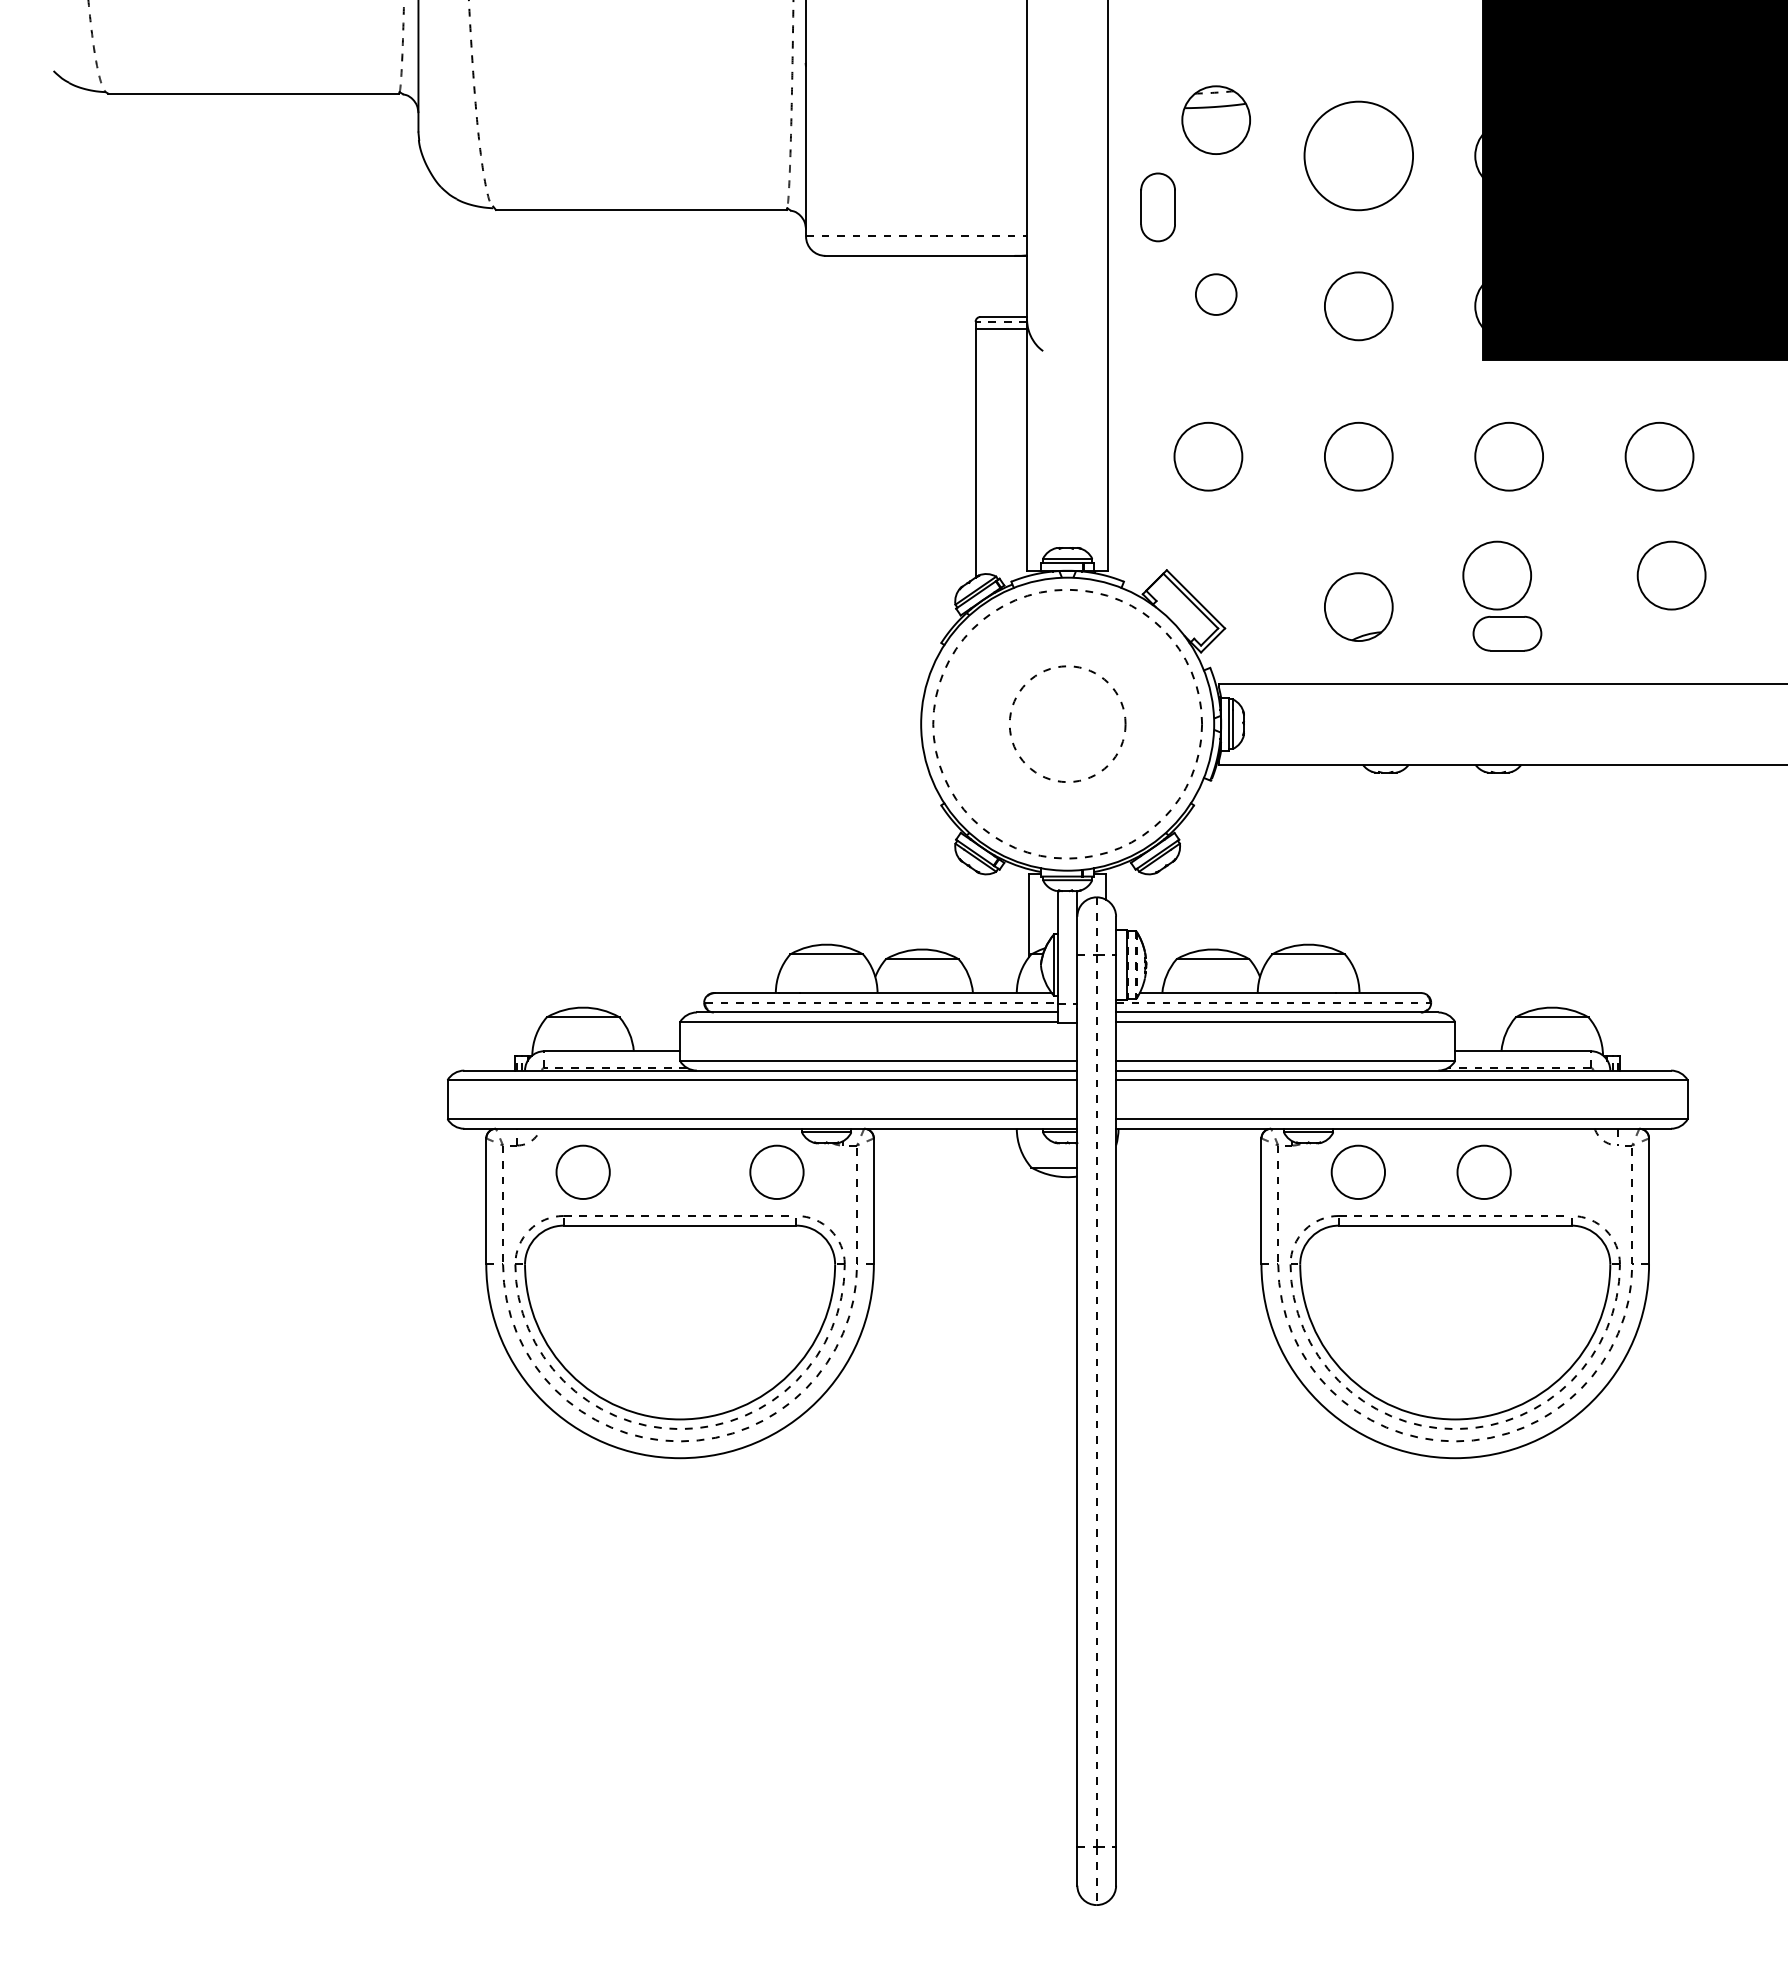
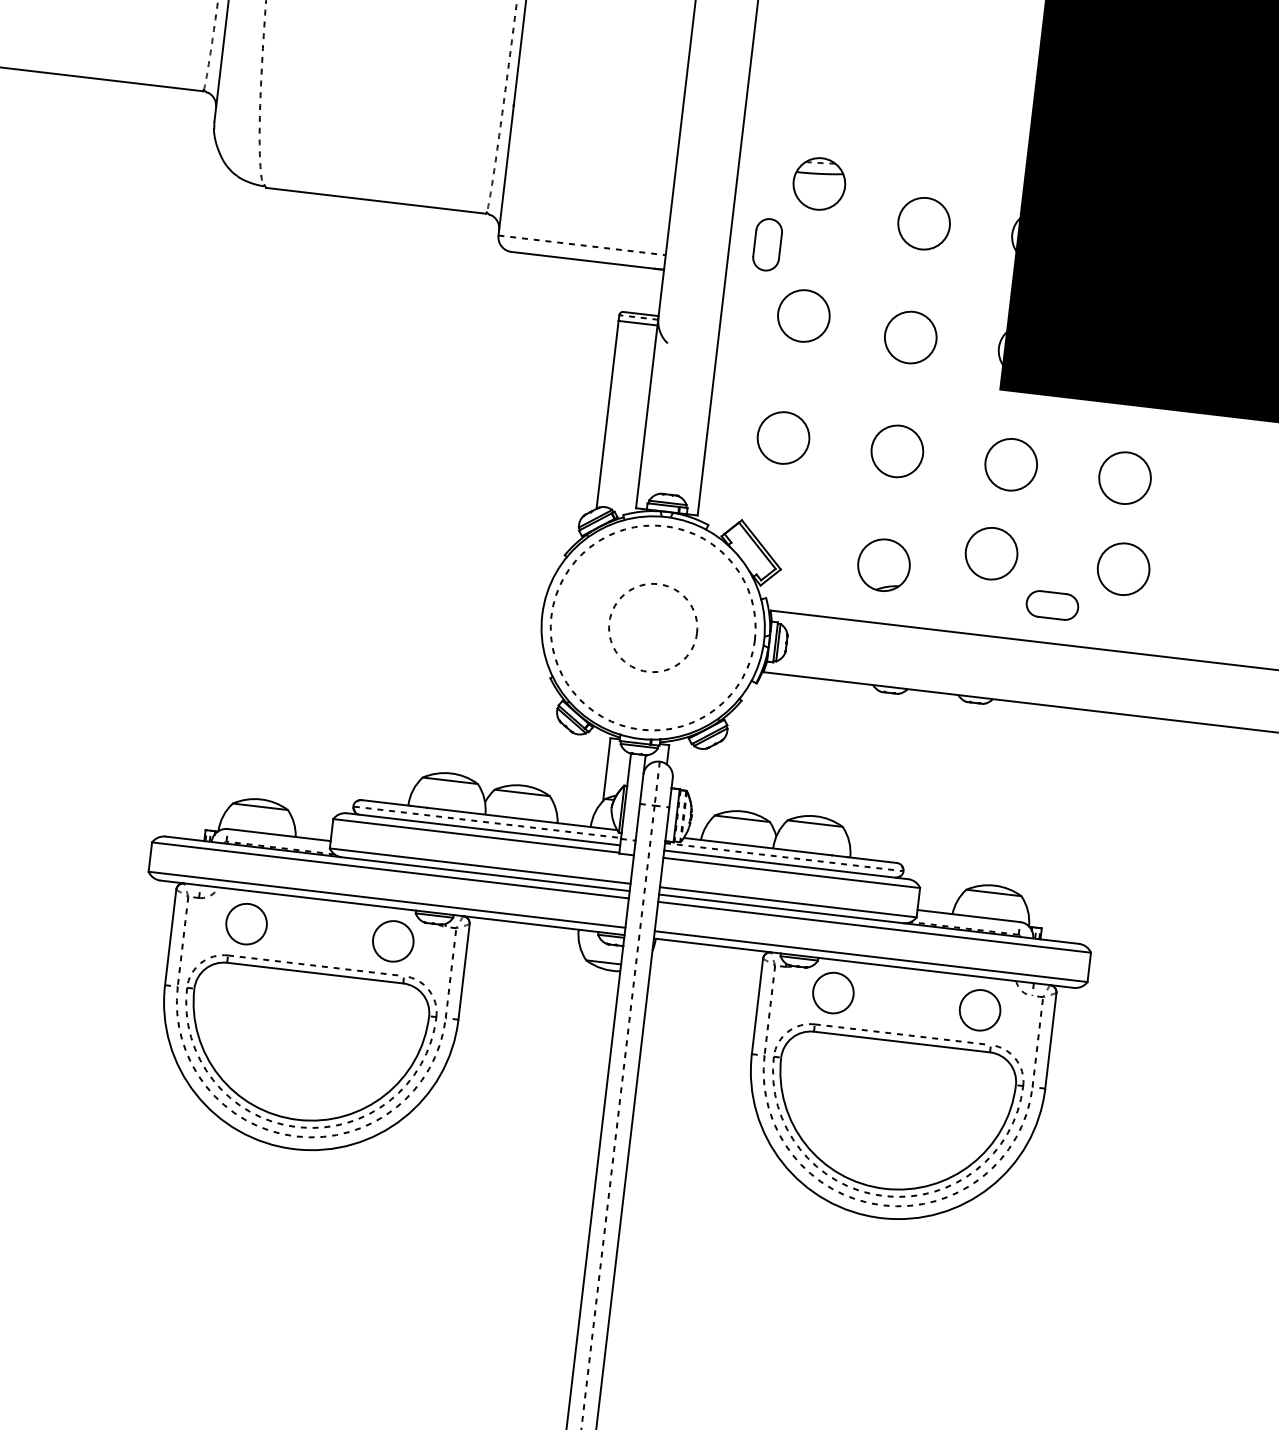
circle: (1358, 155) -> (923, 223), size x0.62
circle: (1216, 294) -> (804, 315), size x1.67
part: (1507, 633) -> (1052, 605), moved
circle: (1483, 1171) -> (979, 1009), moved

